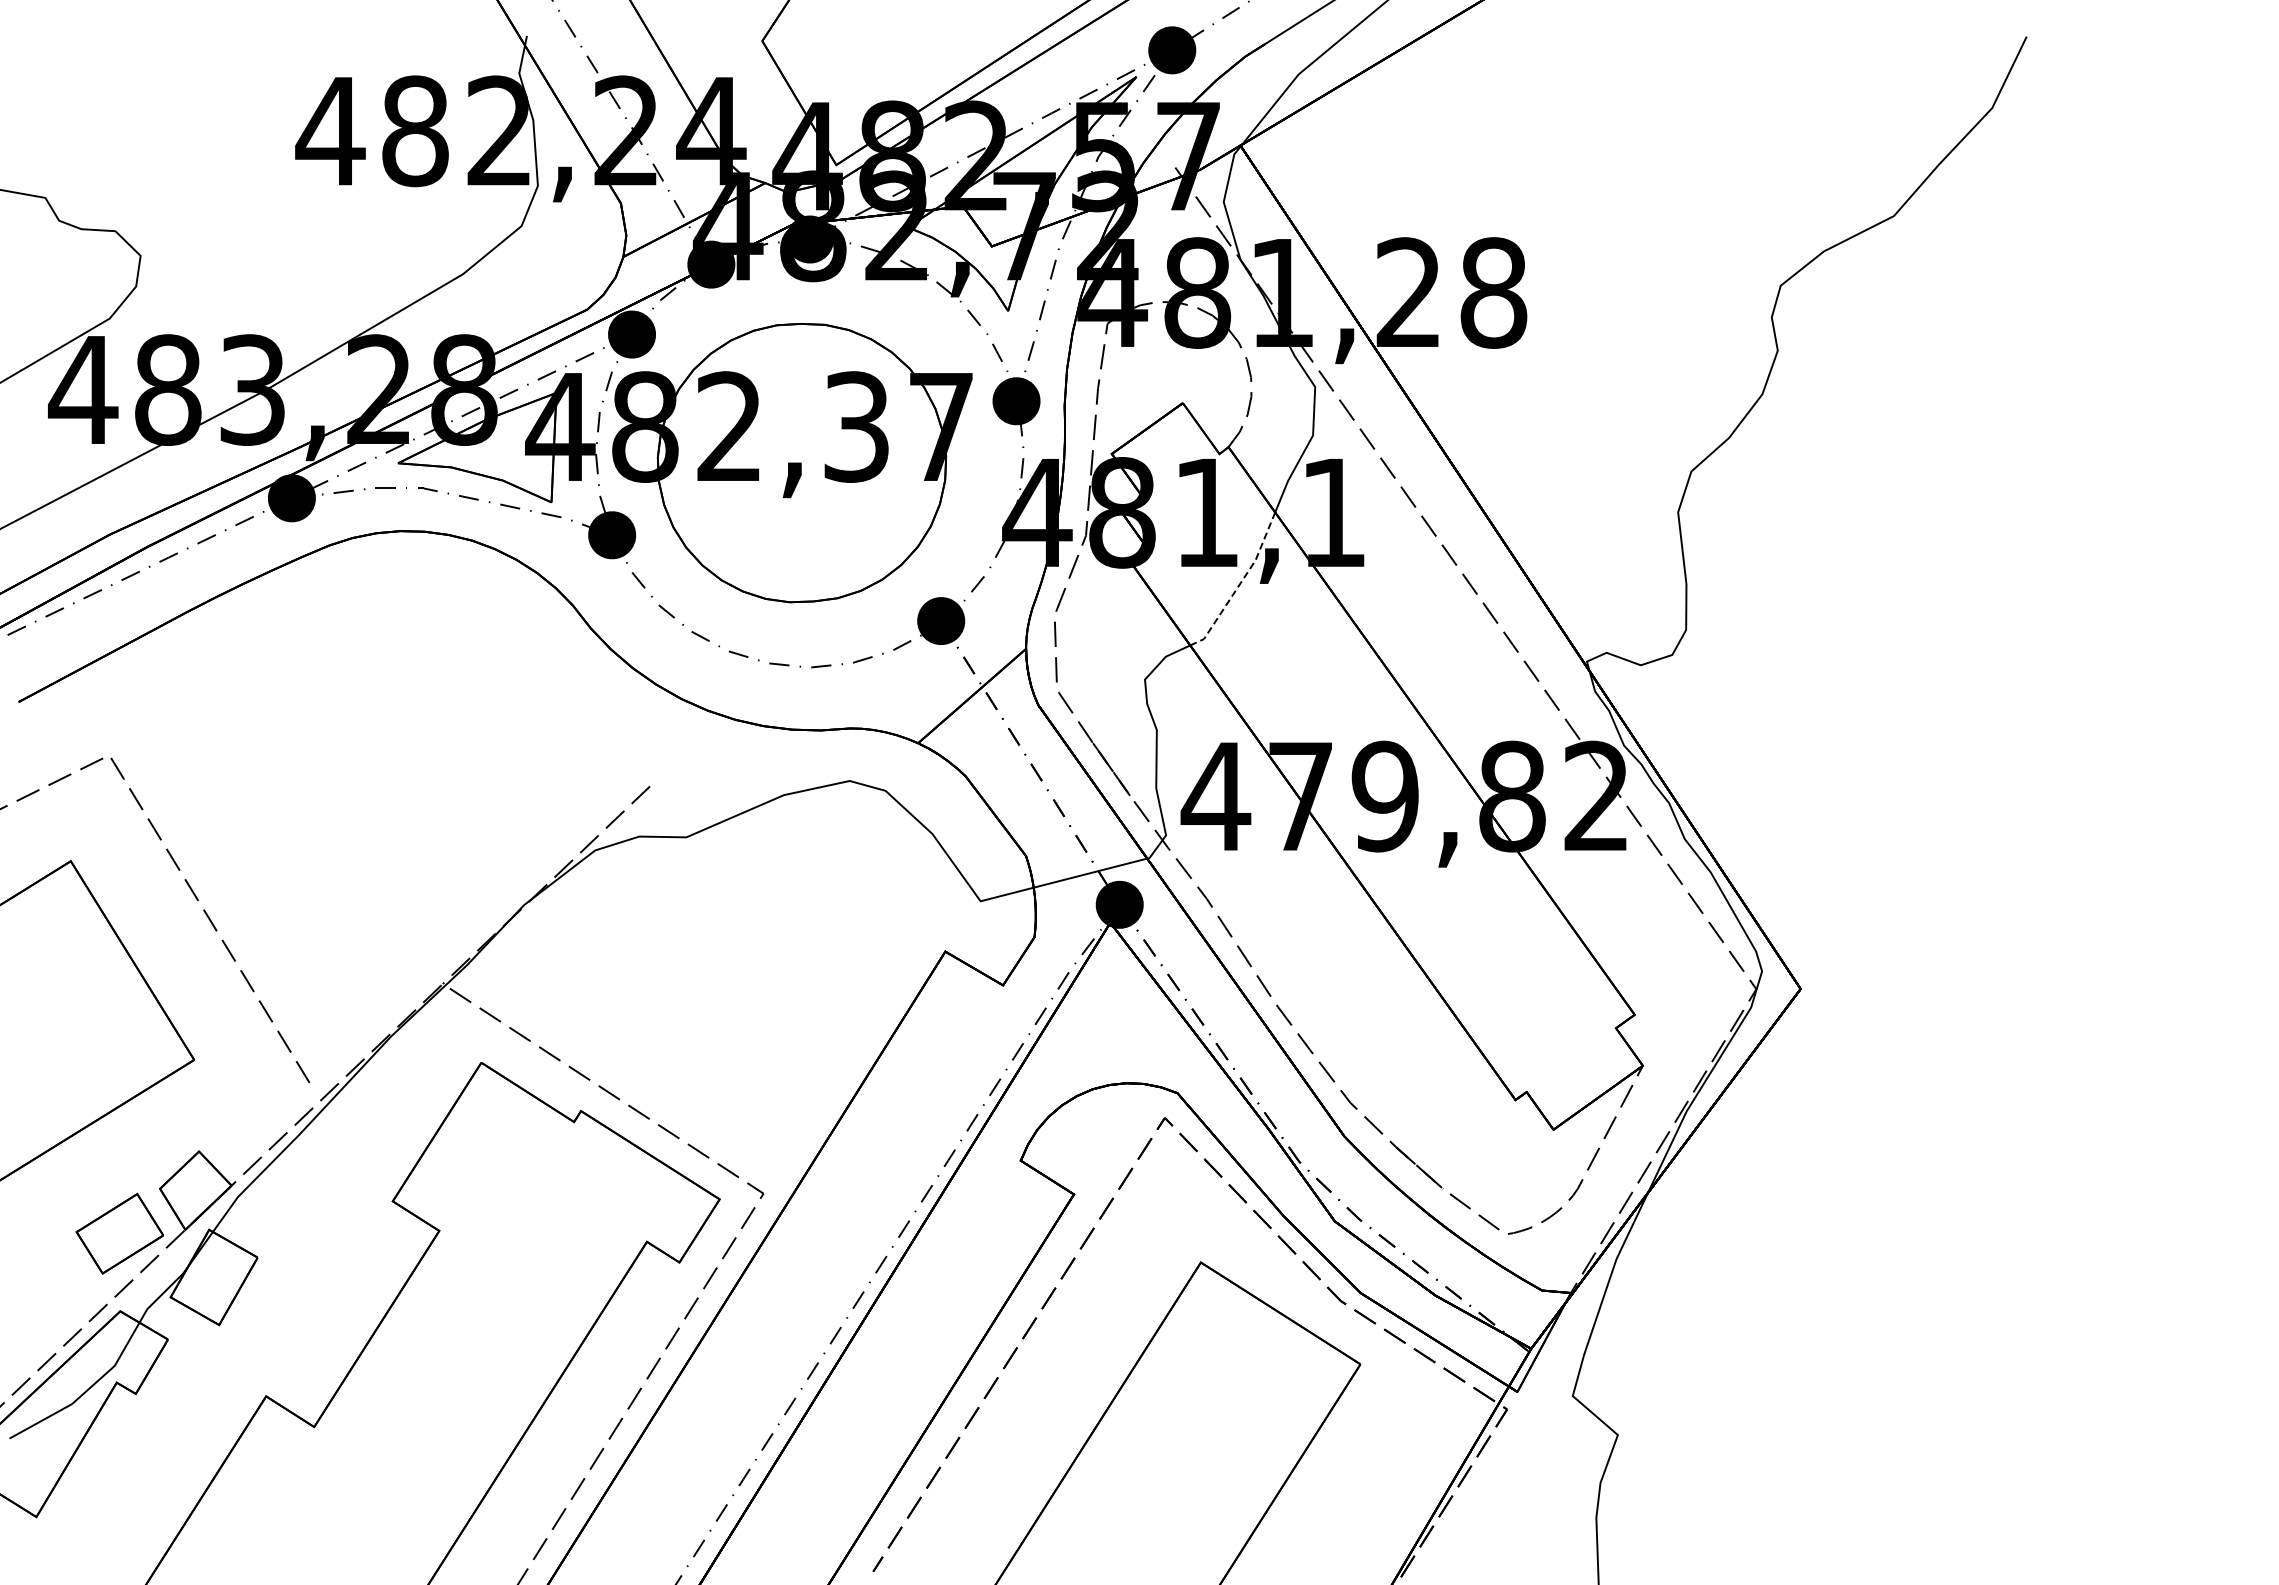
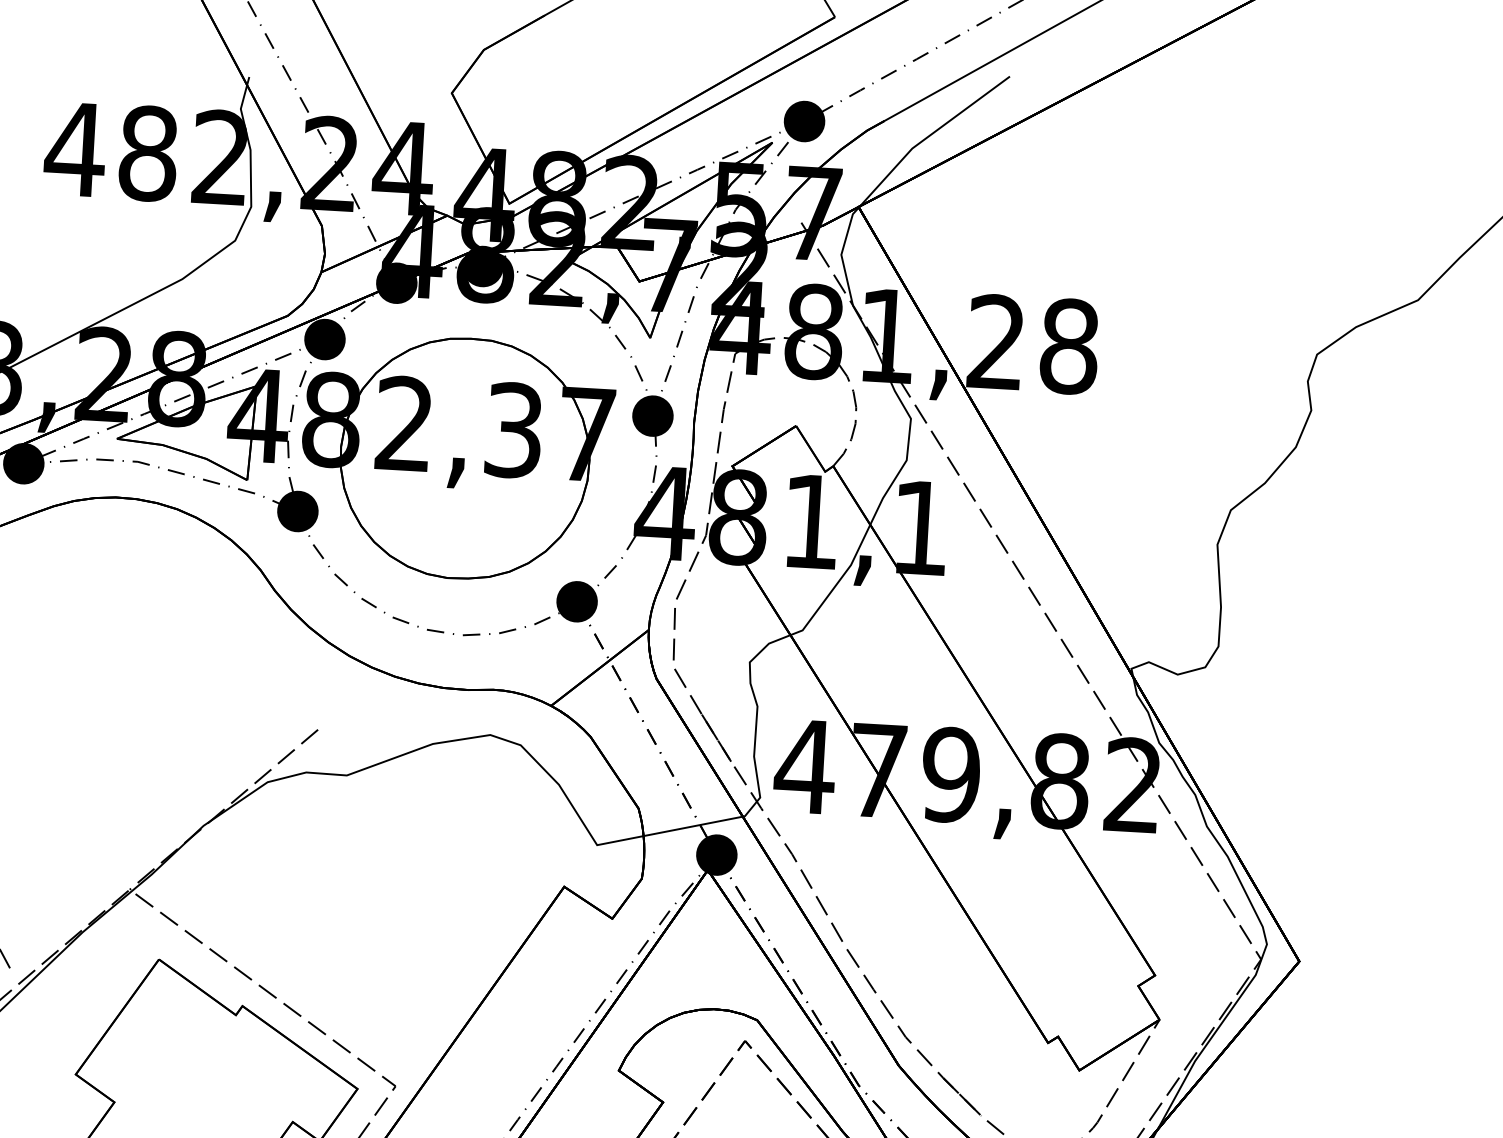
line: (1239, 585) -> (835, 585), dashed -> solid

